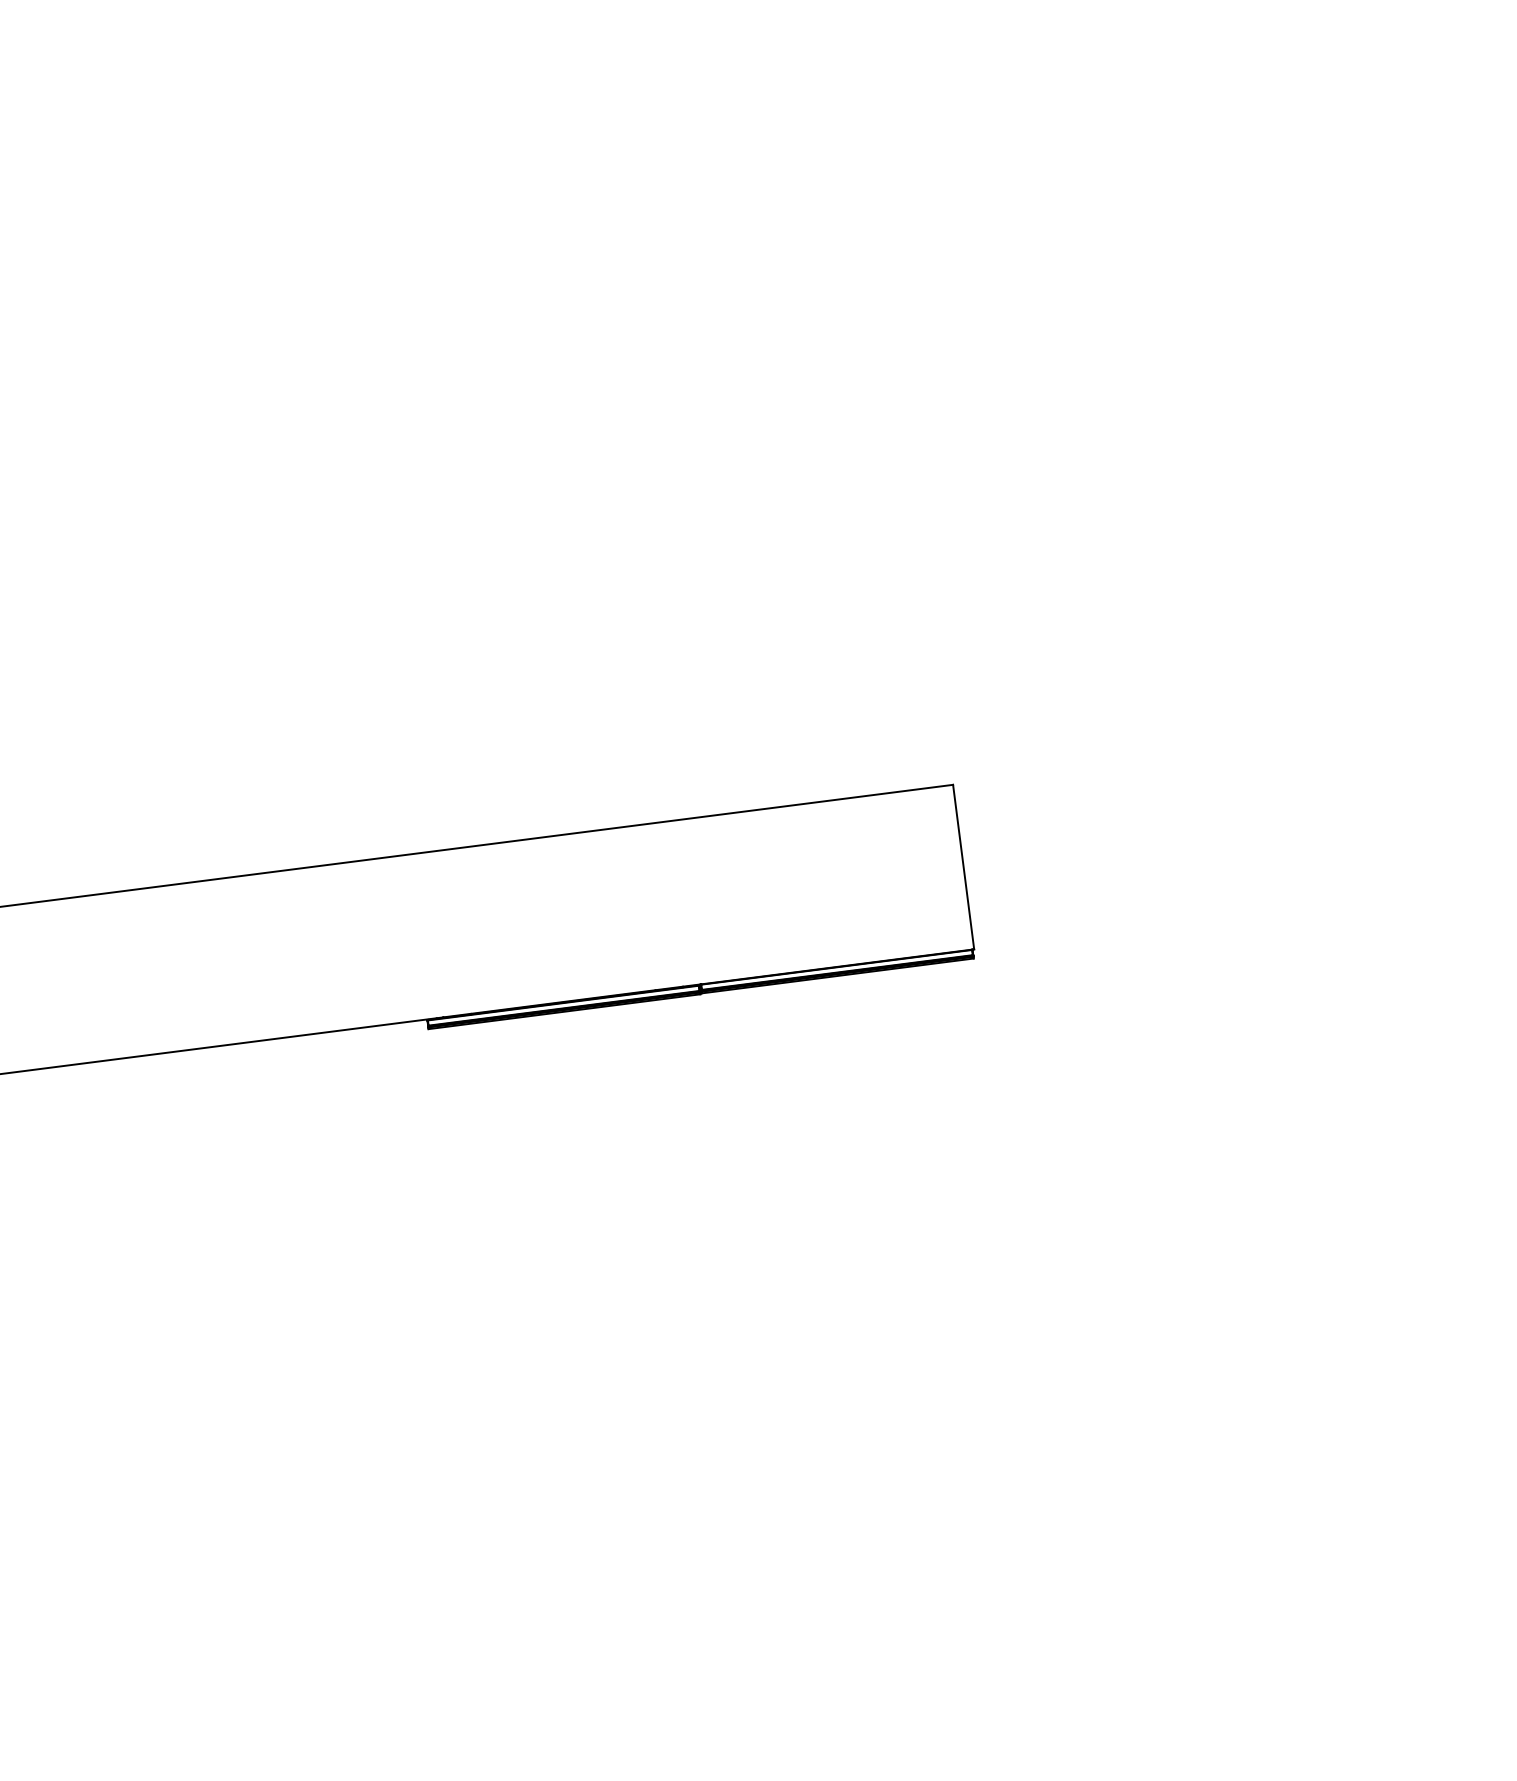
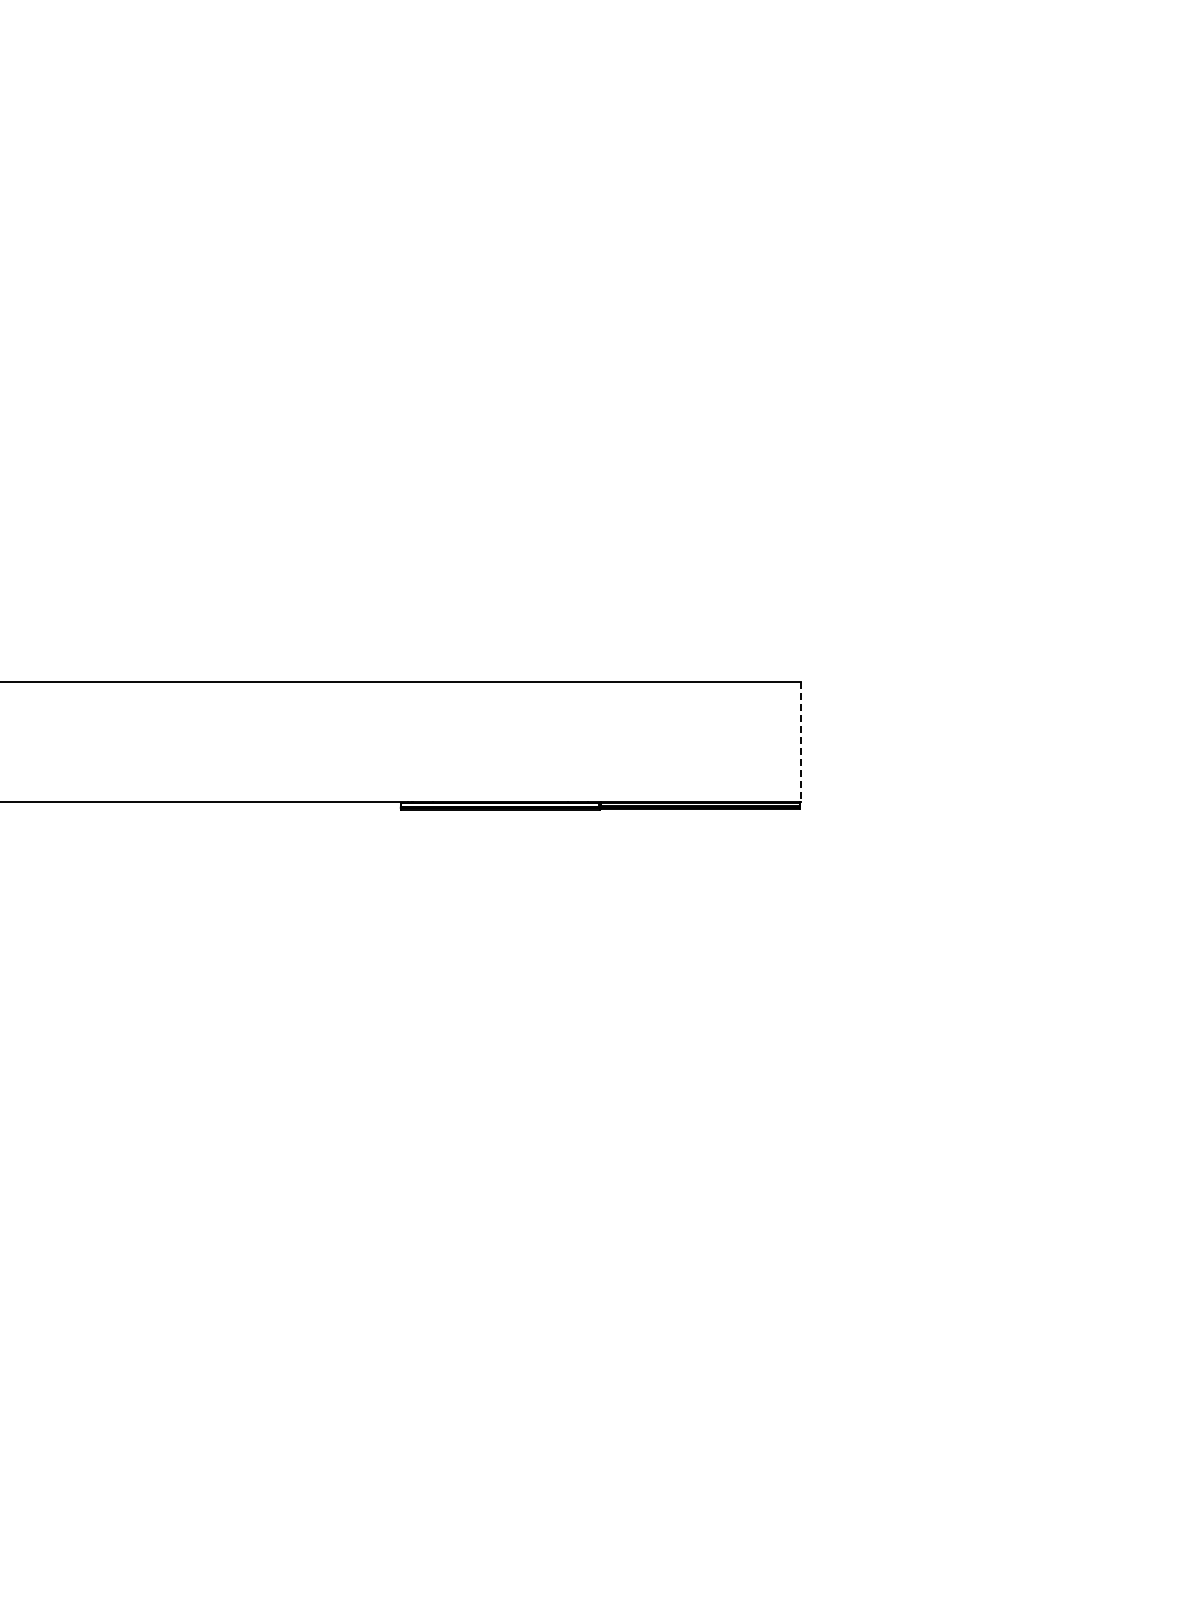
line: (964, 867) -> (801, 742), solid -> dashed

